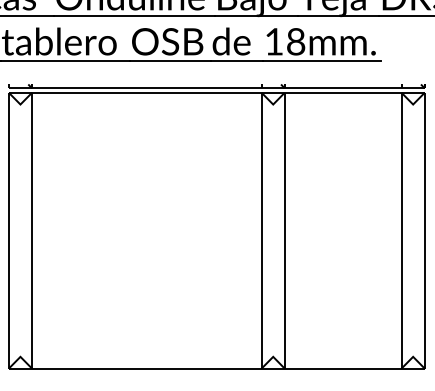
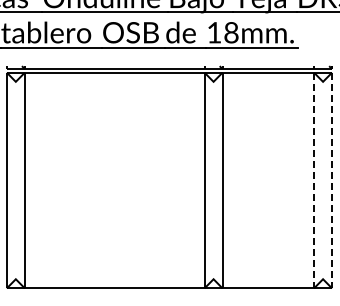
line: (402, 230) -> (314, 180), solid -> dashed
line: (425, 230) -> (332, 180), solid -> dashed

